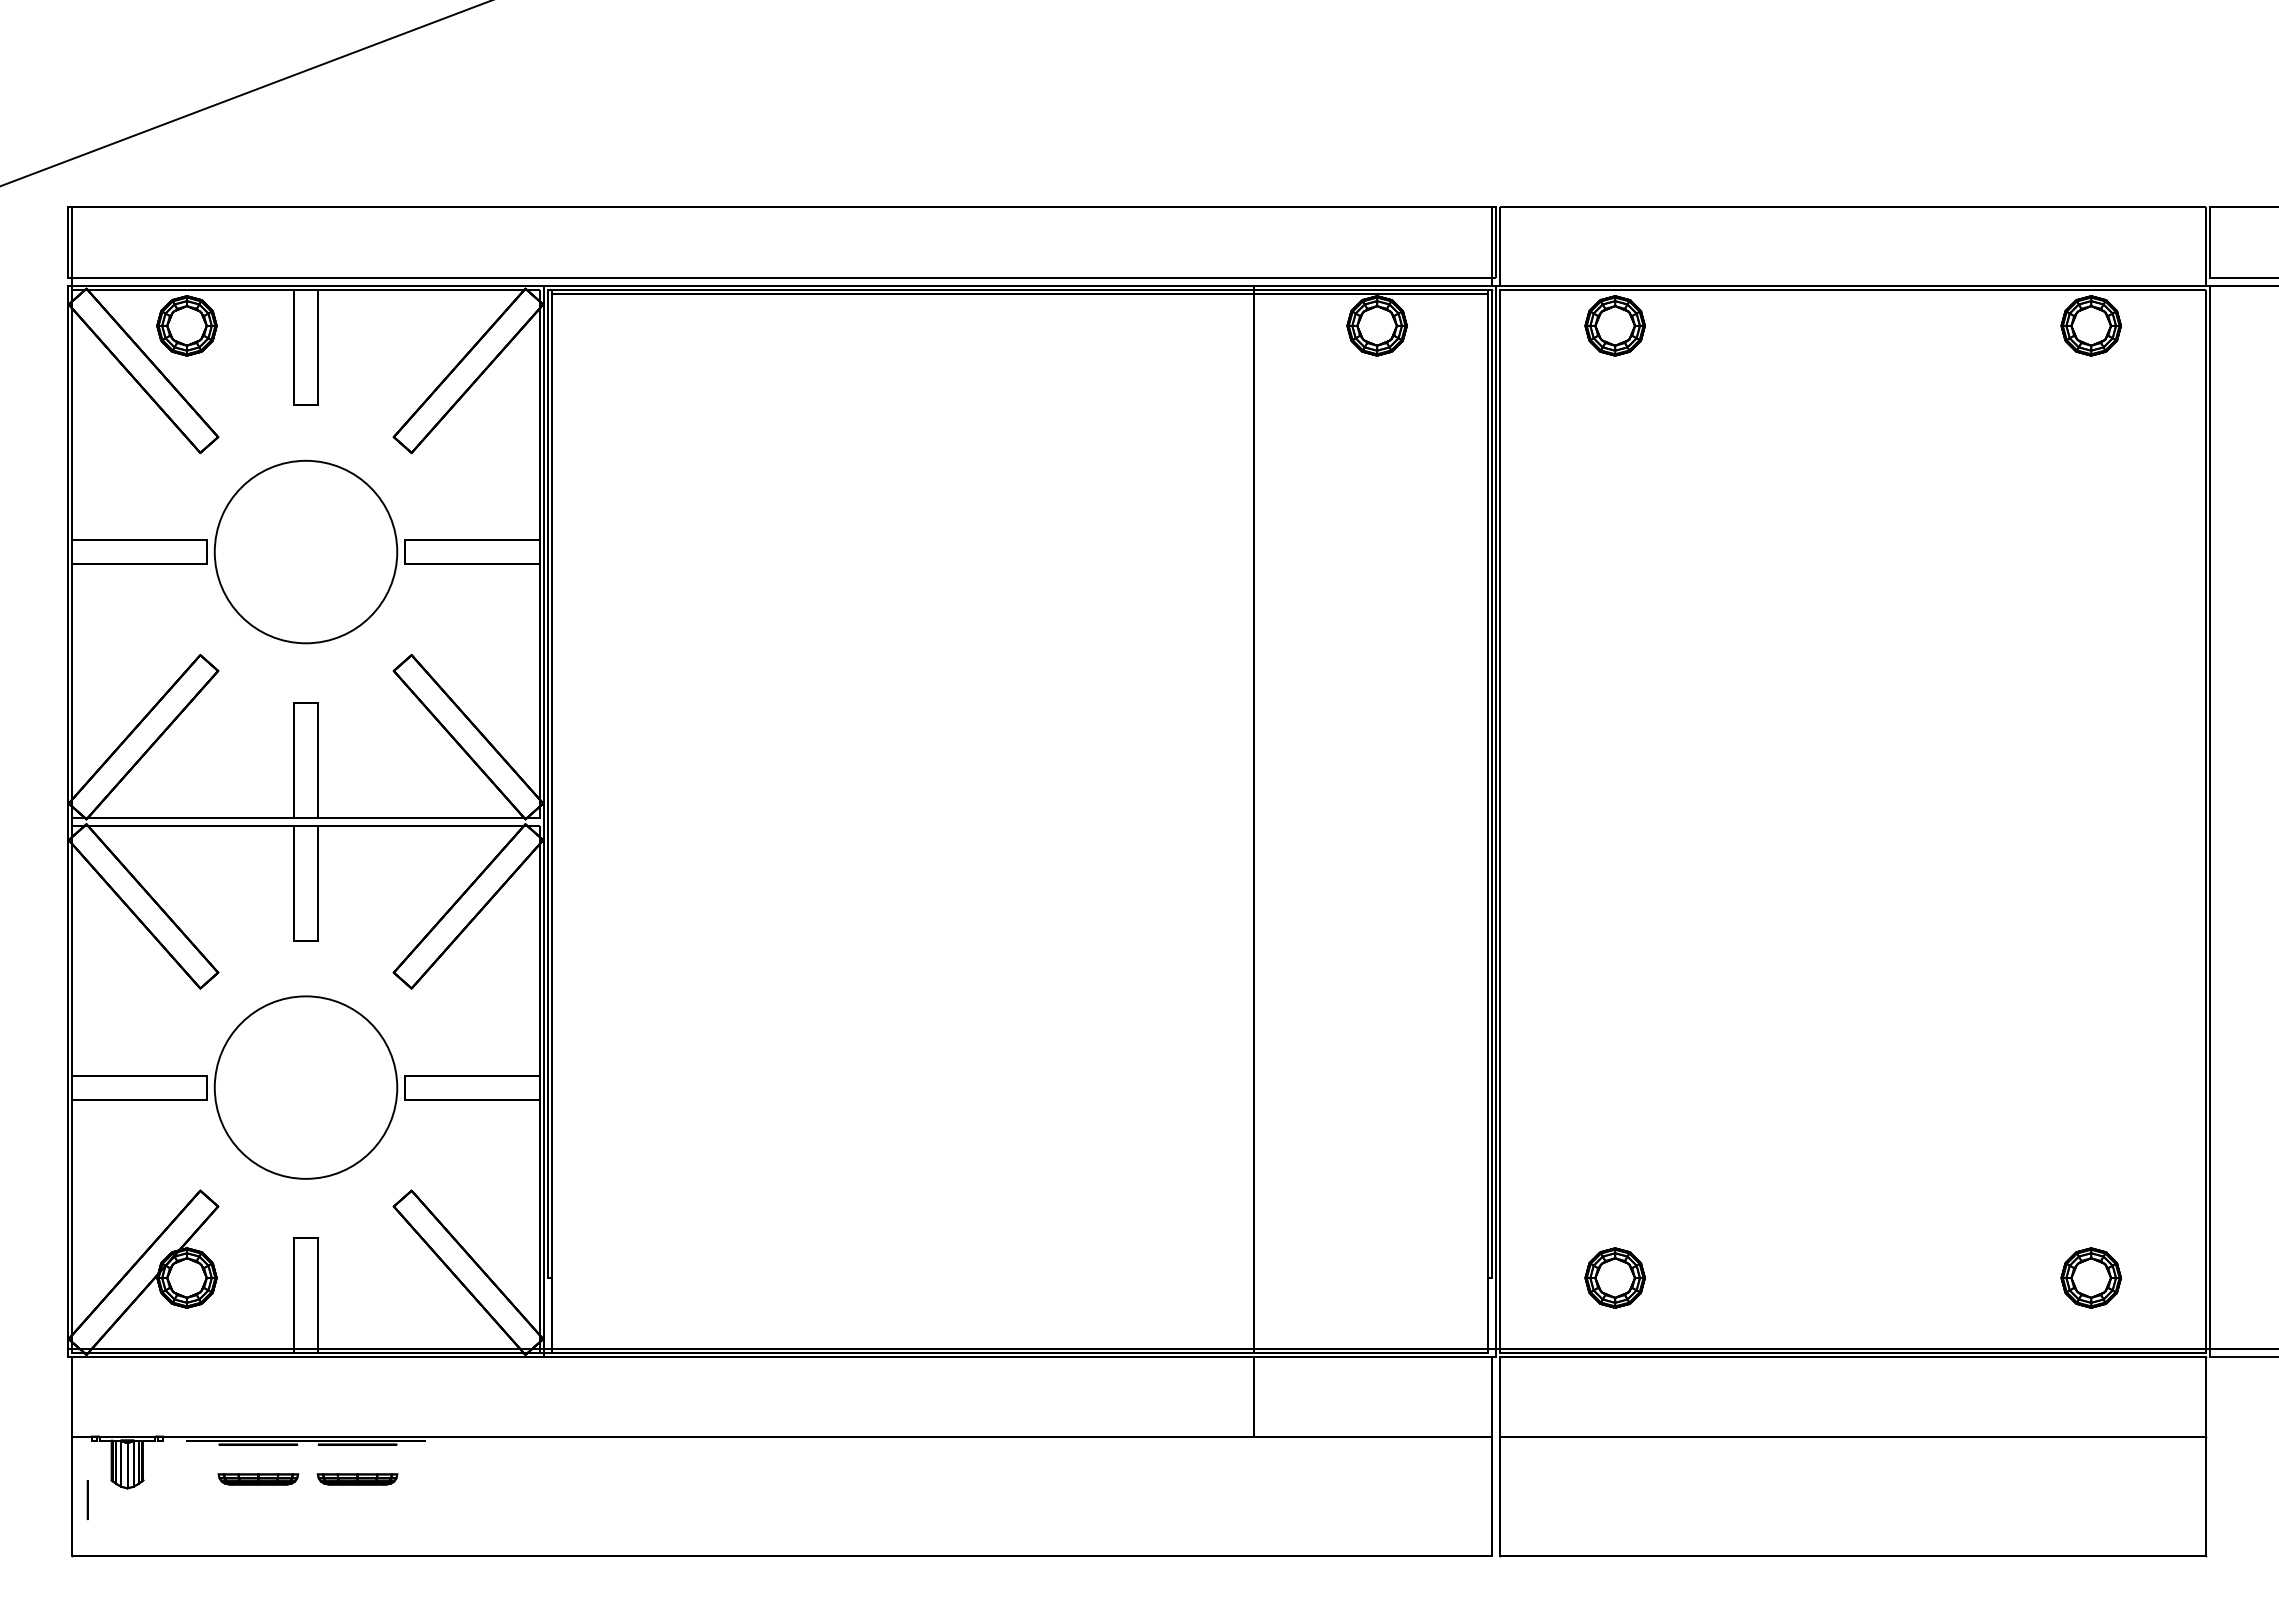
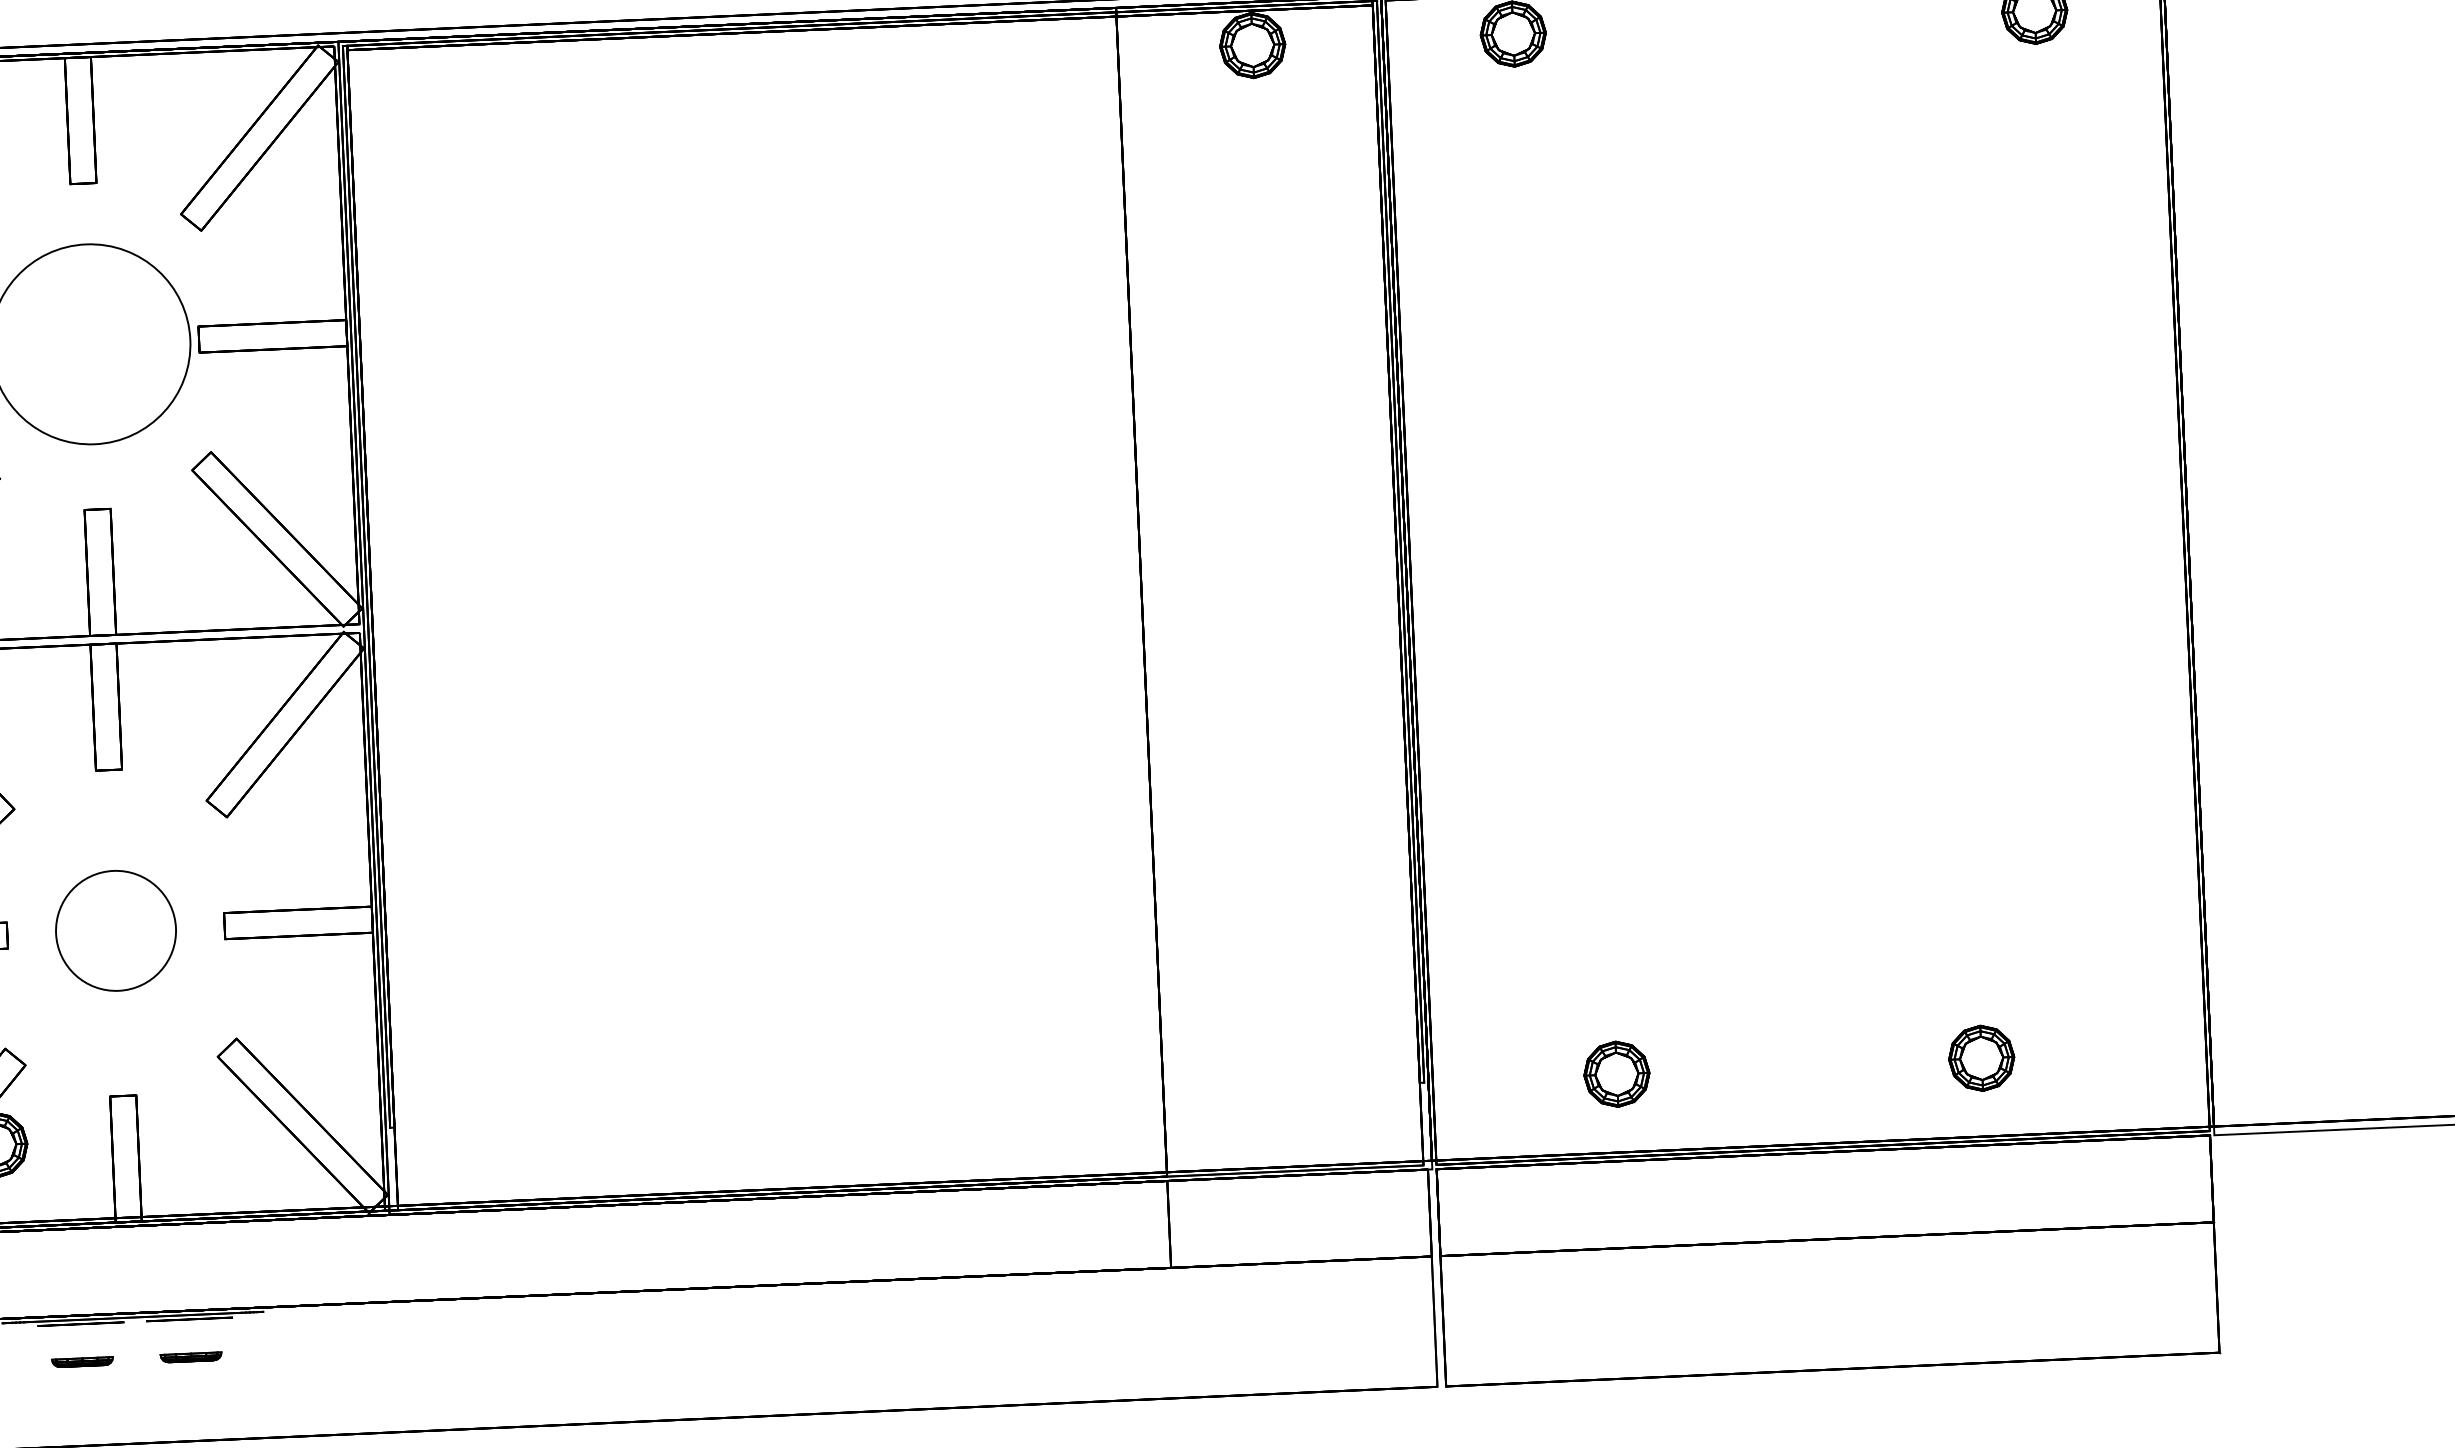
circle: (305, 1087) -> (115, 930), size x0.6
part: (1614, 1277) -> (1616, 1073), moved
part: (2090, 1277) -> (1980, 1057), moved
part: (258, 1479) -> (82, 1362), size x0.7
part: (357, 1479) -> (191, 1357), size x0.7

